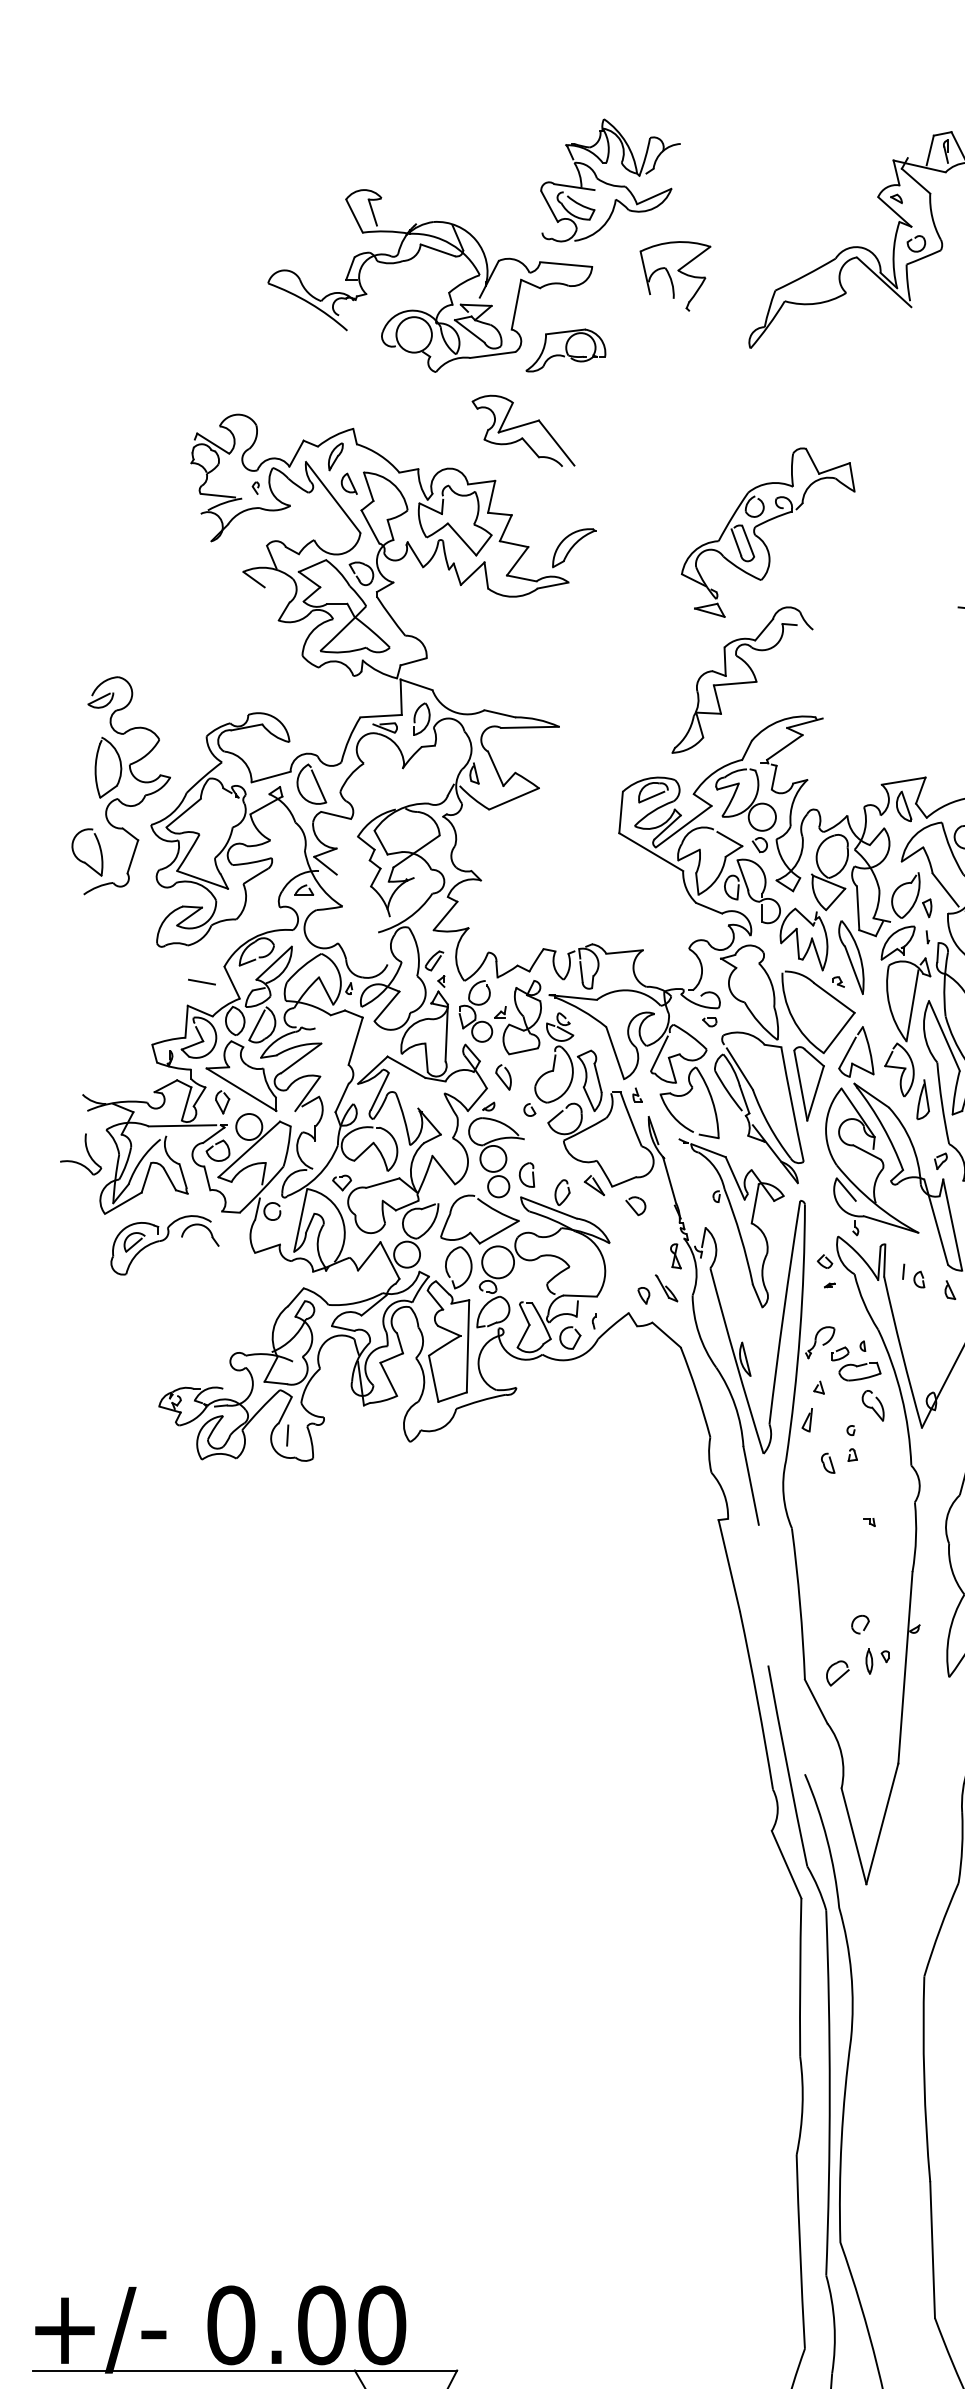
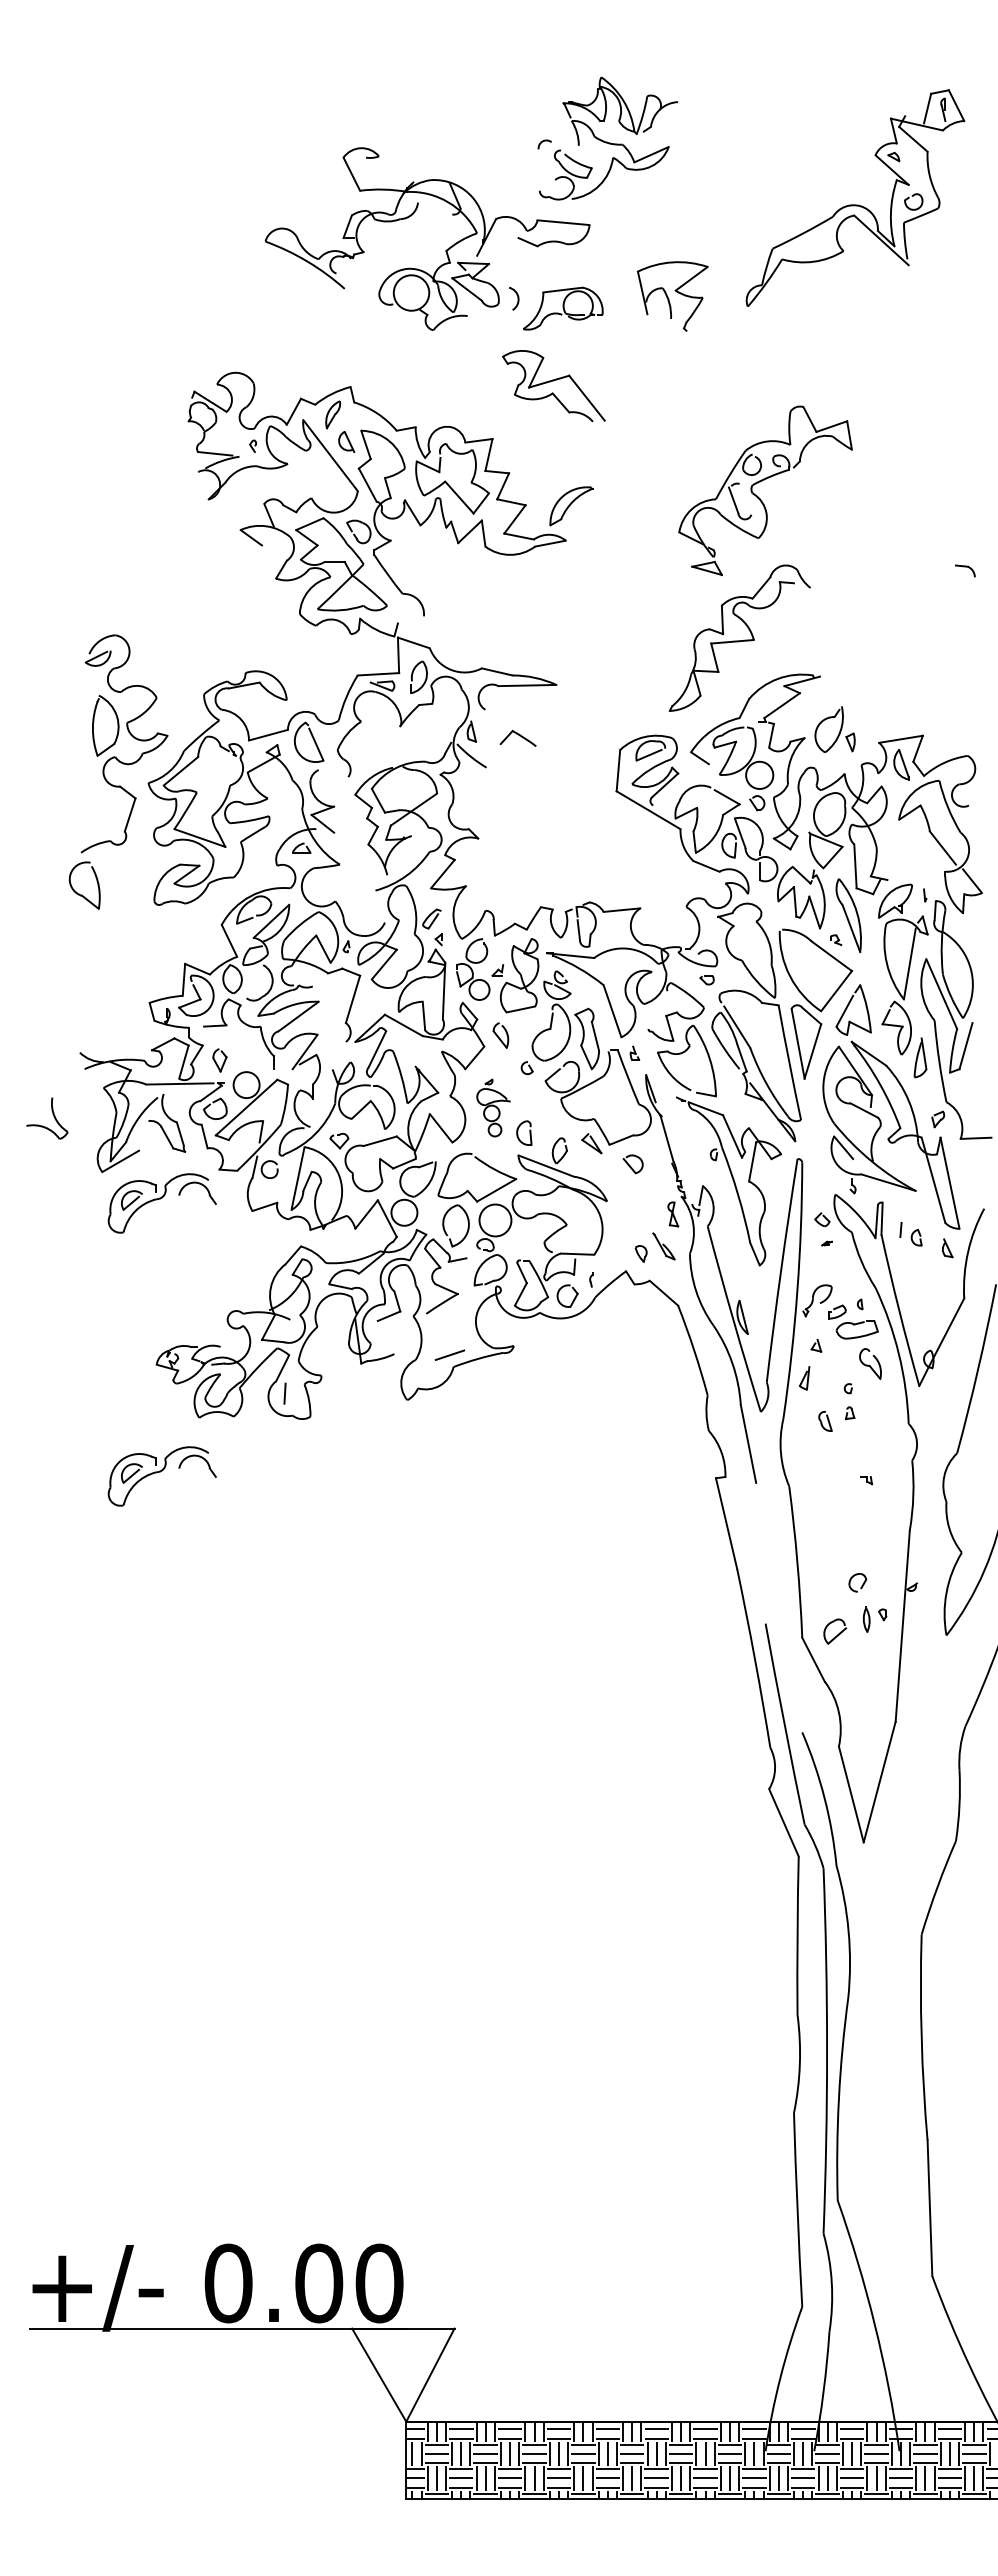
line: (574, 187) -> (571, 145), removed
line: (549, 206) -> (546, 164), removed
line: (373, 212) -> (370, 170), removed
line: (438, 250) -> (435, 208), removed
part: (675, 276) -> (672, 296), moved
line: (516, 304) -> (513, 262), removed
line: (492, 355) -> (489, 313), removed
part: (523, 431) -> (553, 386), moved
line: (748, 540) -> (745, 498), removed
line: (413, 661) -> (410, 619), removed
line: (495, 768) -> (492, 726), removed
line: (514, 798) -> (511, 756), removed
line: (336, 815) -> (333, 773), removed
line: (683, 826) -> (680, 784), removed
part: (85, 861) -> (82, 894), moved
part: (911, 895) -> (834, 729), moved
line: (202, 981) -> (199, 939), removed
line: (256, 1025) -> (253, 983), removed
line: (659, 1053) -> (656, 1011), removed
line: (241, 1089) -> (238, 1047), removed
line: (341, 1097) -> (338, 1055), removed
part: (496, 1149) -> (493, 1107), size x0.6
part: (87, 1152) -> (53, 1116), moved
line: (146, 1177) -> (143, 1135), removed
line: (468, 1346) -> (465, 1304), removed
line: (433, 1378) -> (430, 1336), removed
line: (388, 1379) -> (385, 1337), removed
part: (164, 1518) -> (161, 1476), added

